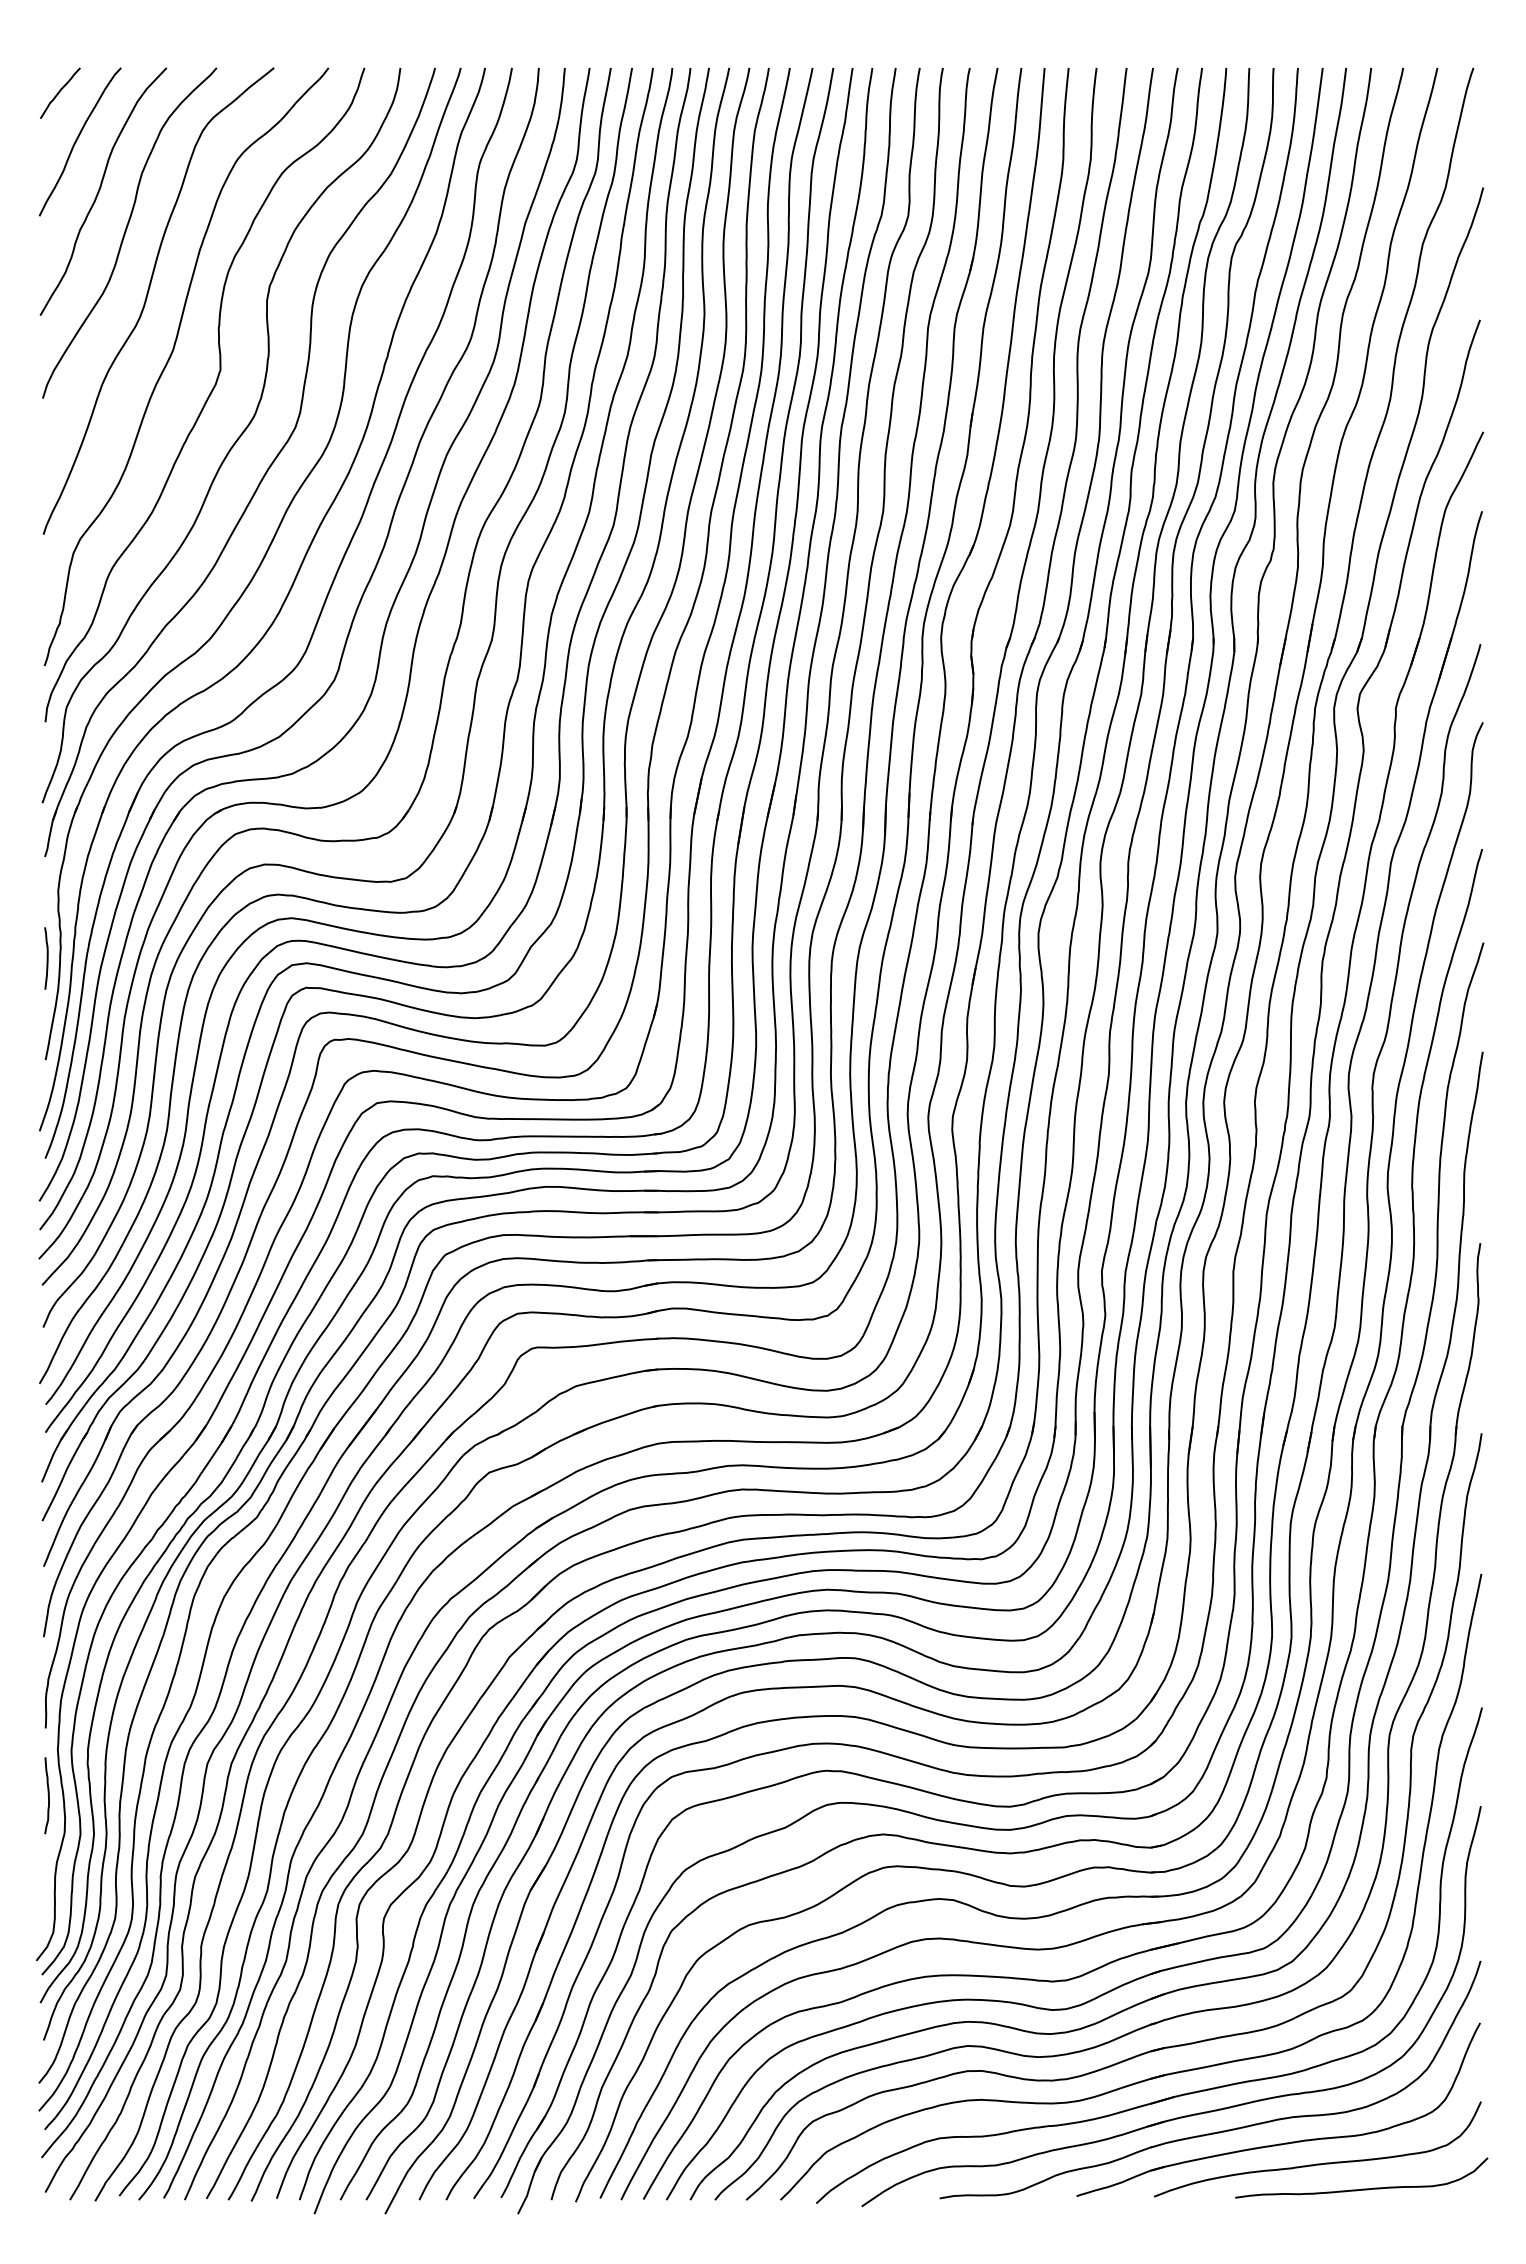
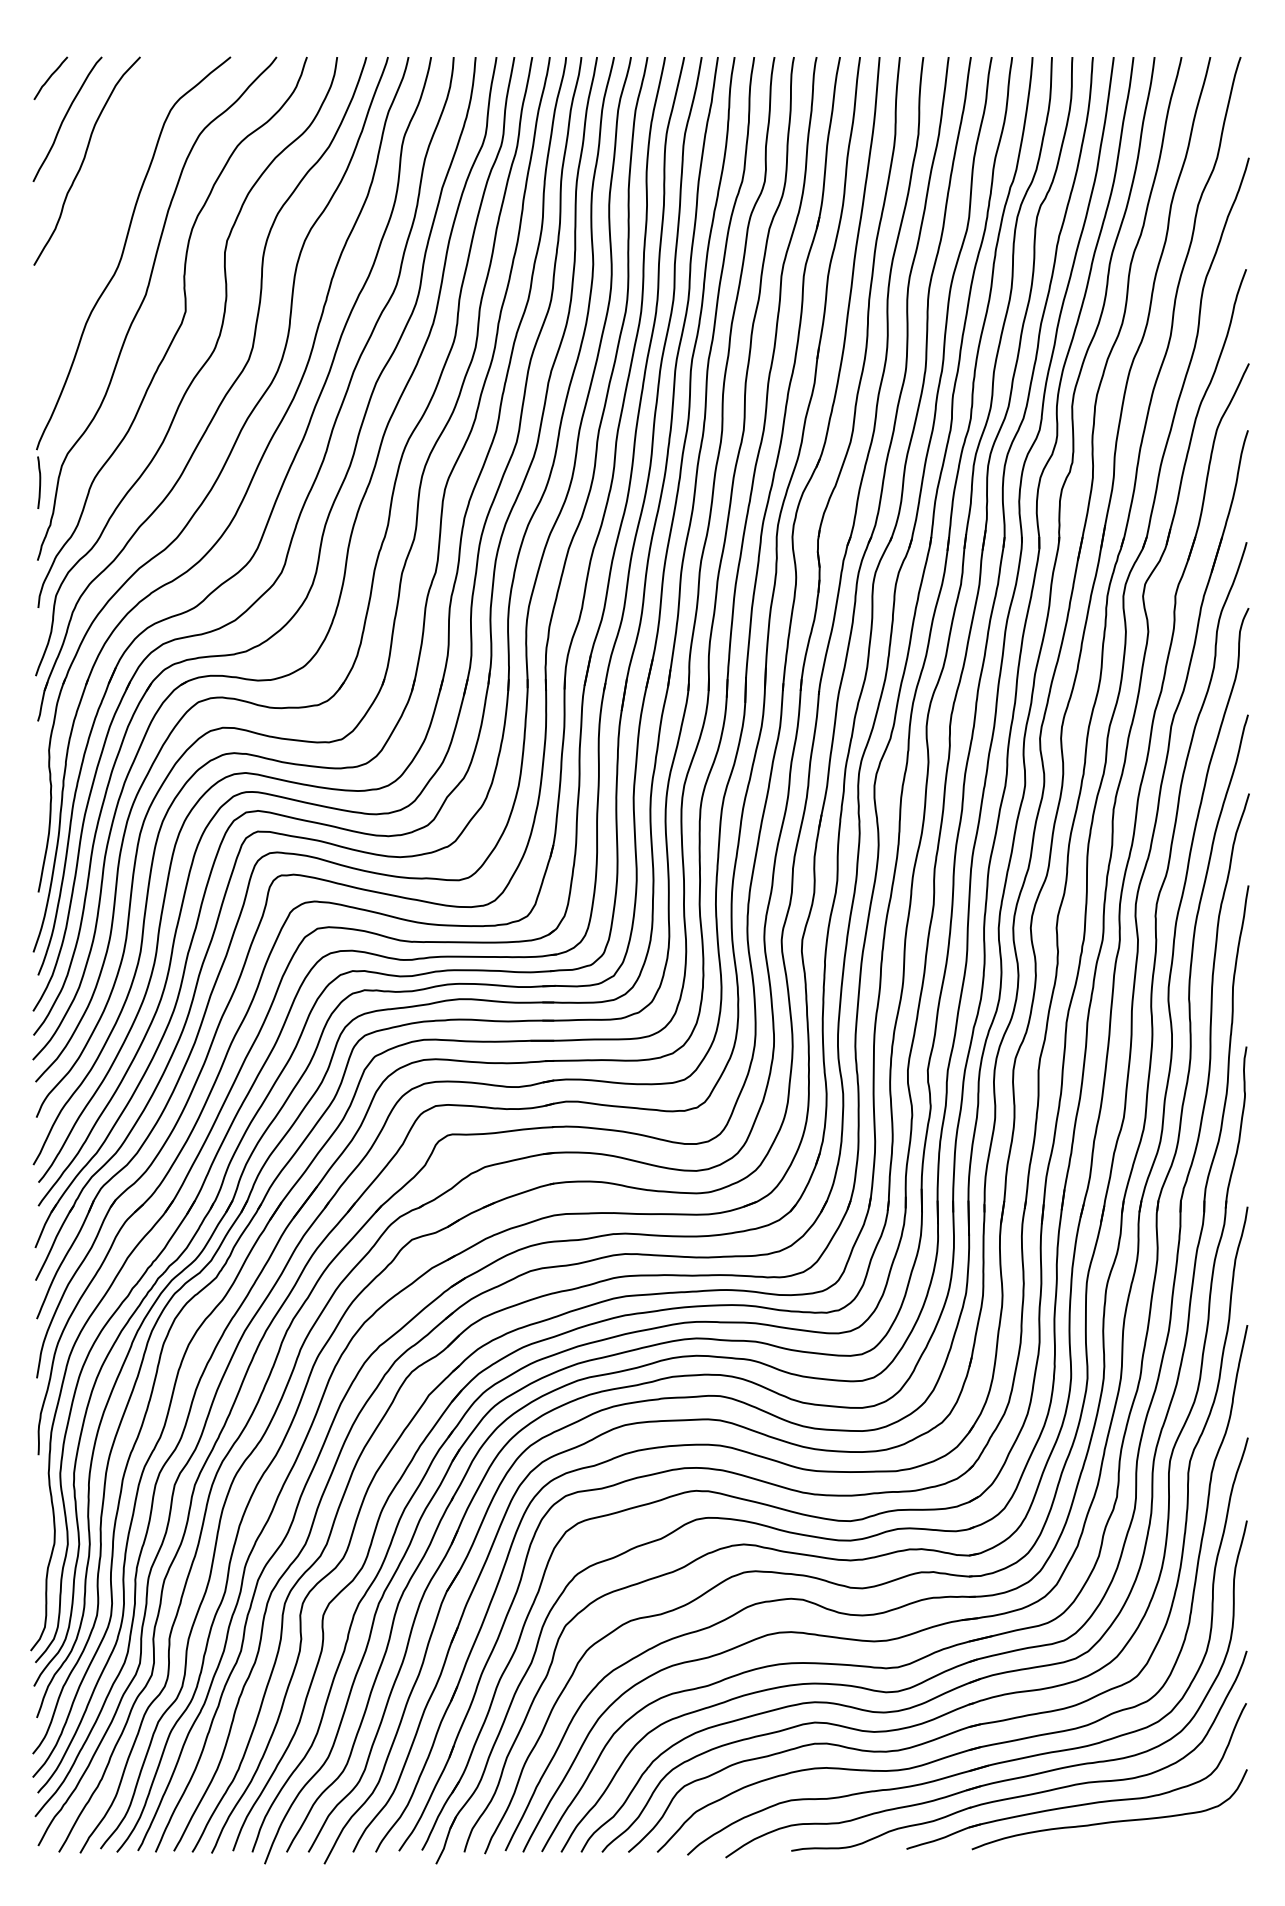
curve: (126, 232) -> (106, 195), removed
curve: (46, 958) -> (39, 482), moved
curve: (47, 1794) -> (40, 1510), removed
curve: (1361, 2188) -> (1146, 1842), removed

